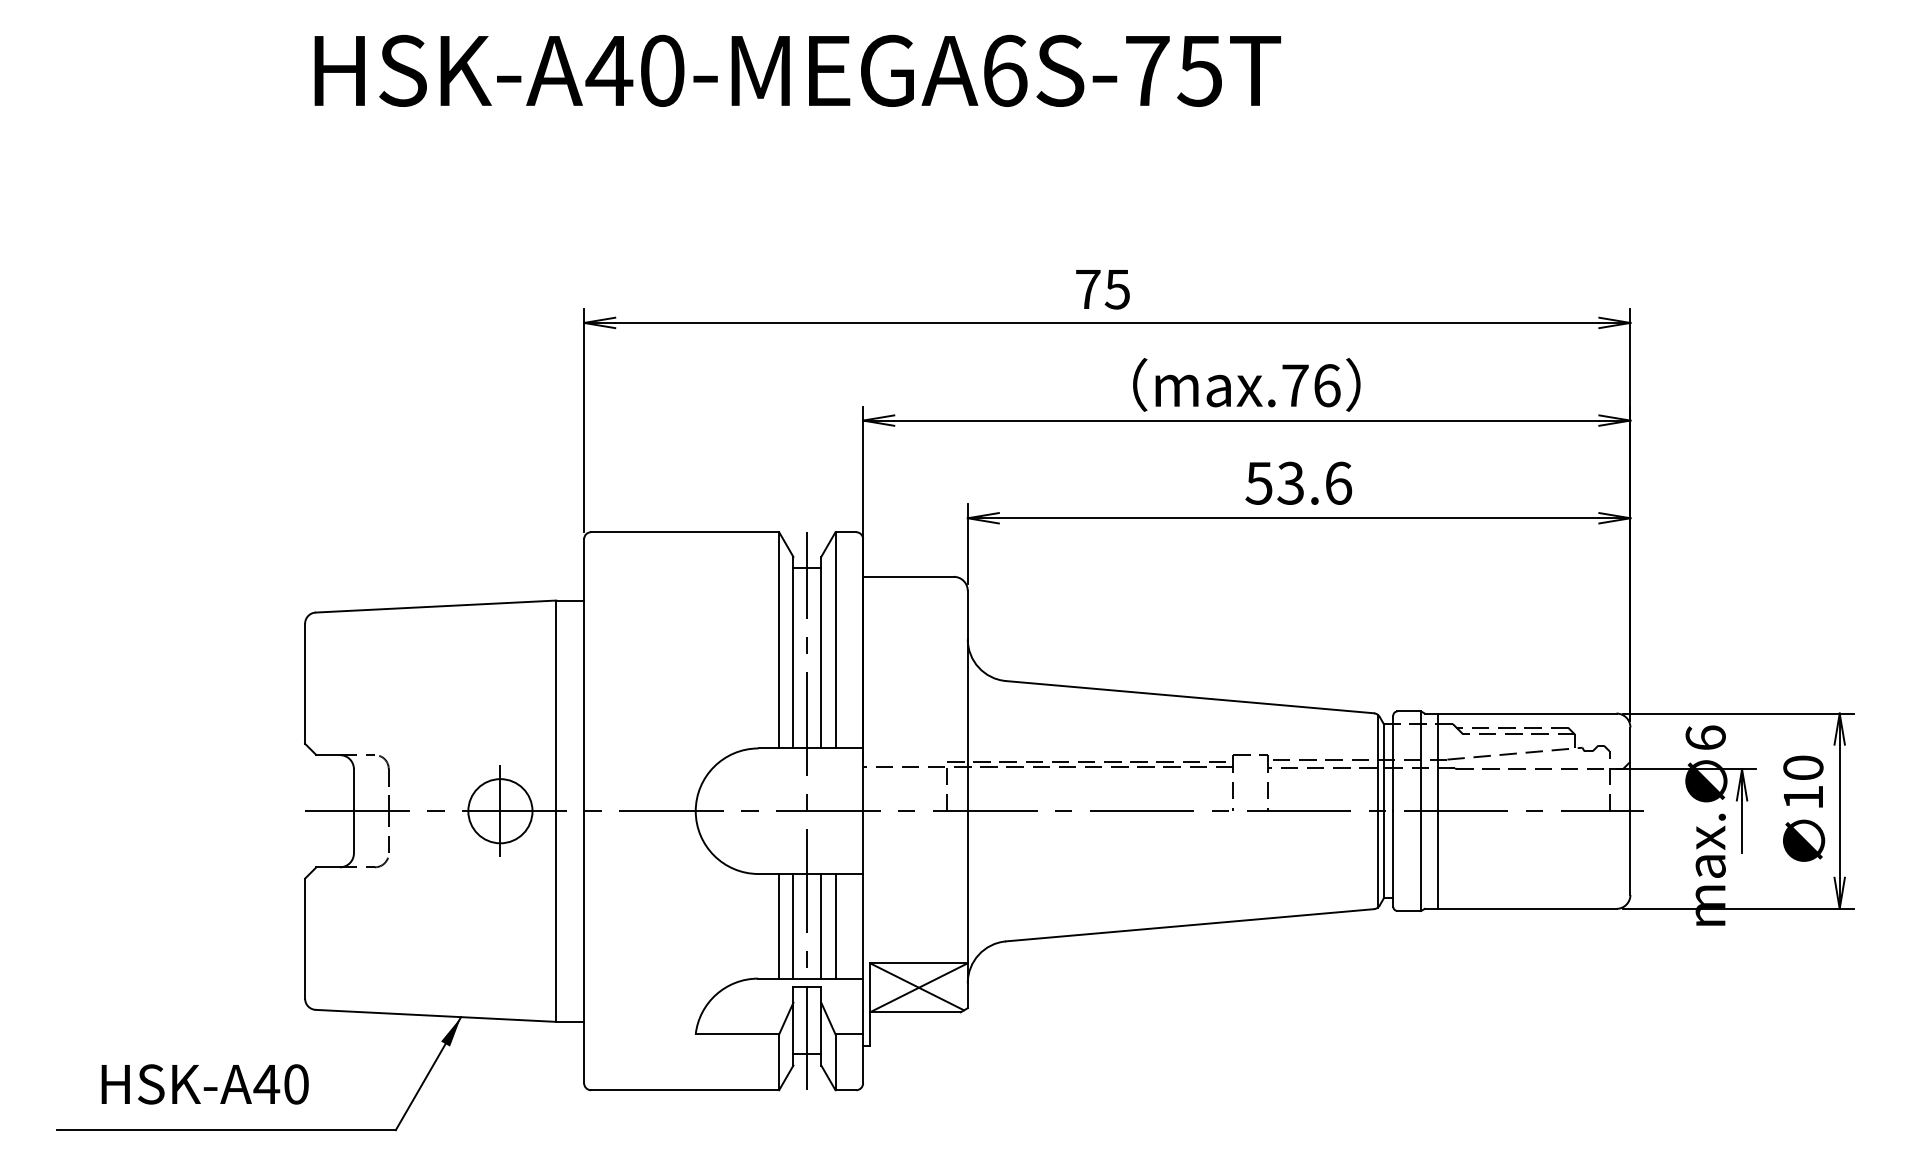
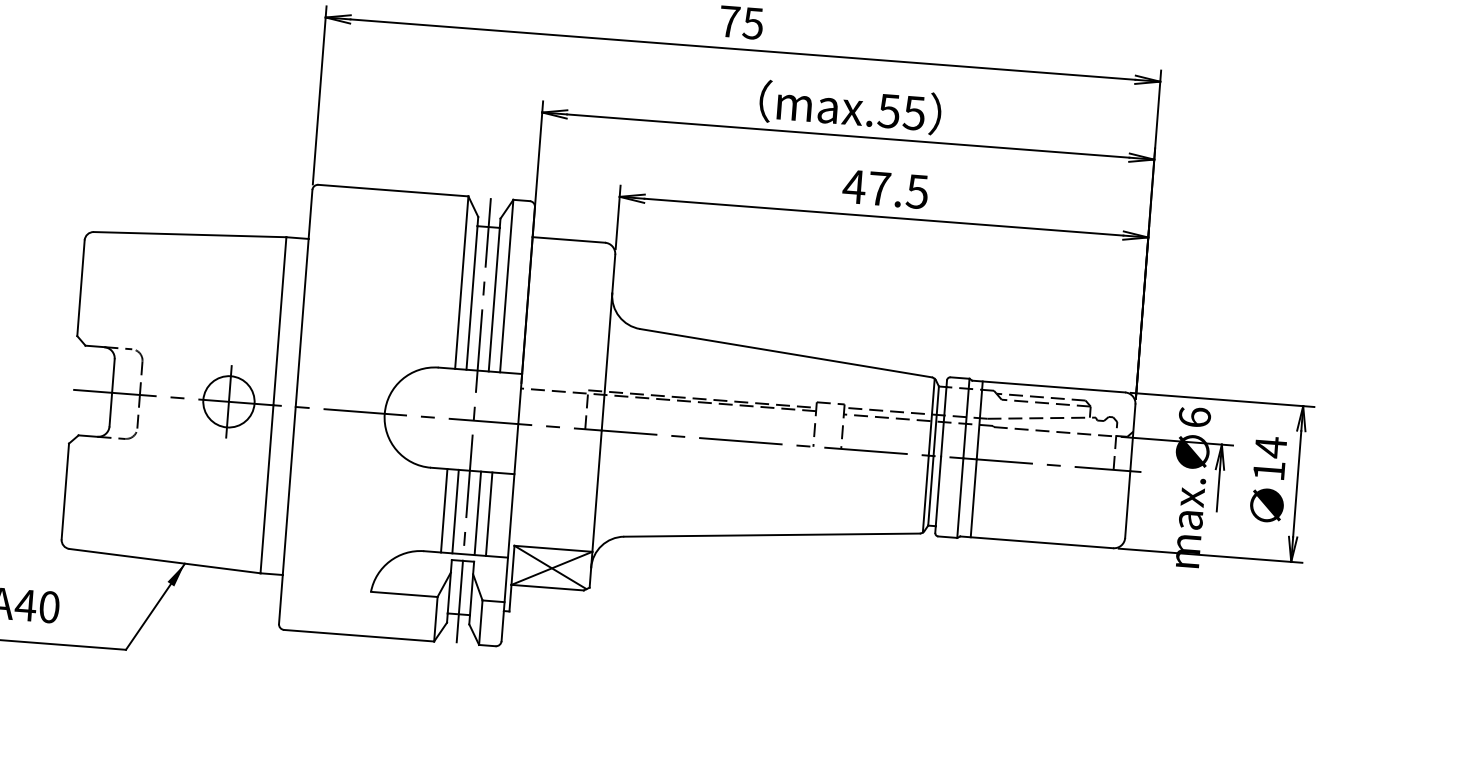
text: (1310, 385) -> (901, 111), max.76 -> max.55
text: (1298, 482) -> (885, 188), 53.6 -> 47.5
text: (1803, 767) -> (1271, 446), 10 -> 14

